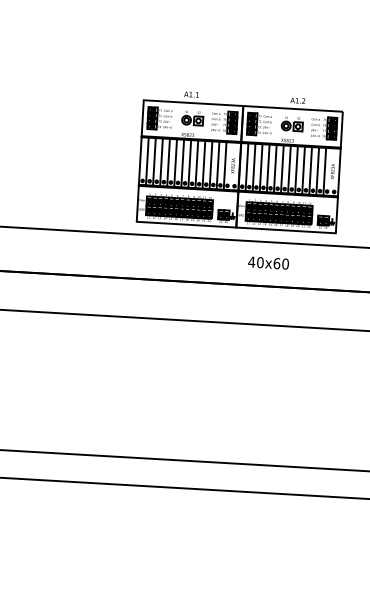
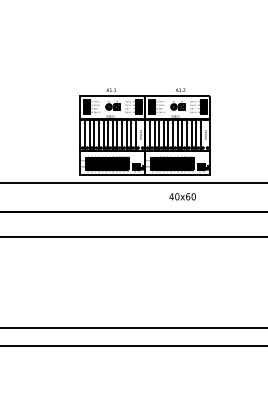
text: (268, 262) -> (182, 196), moved

